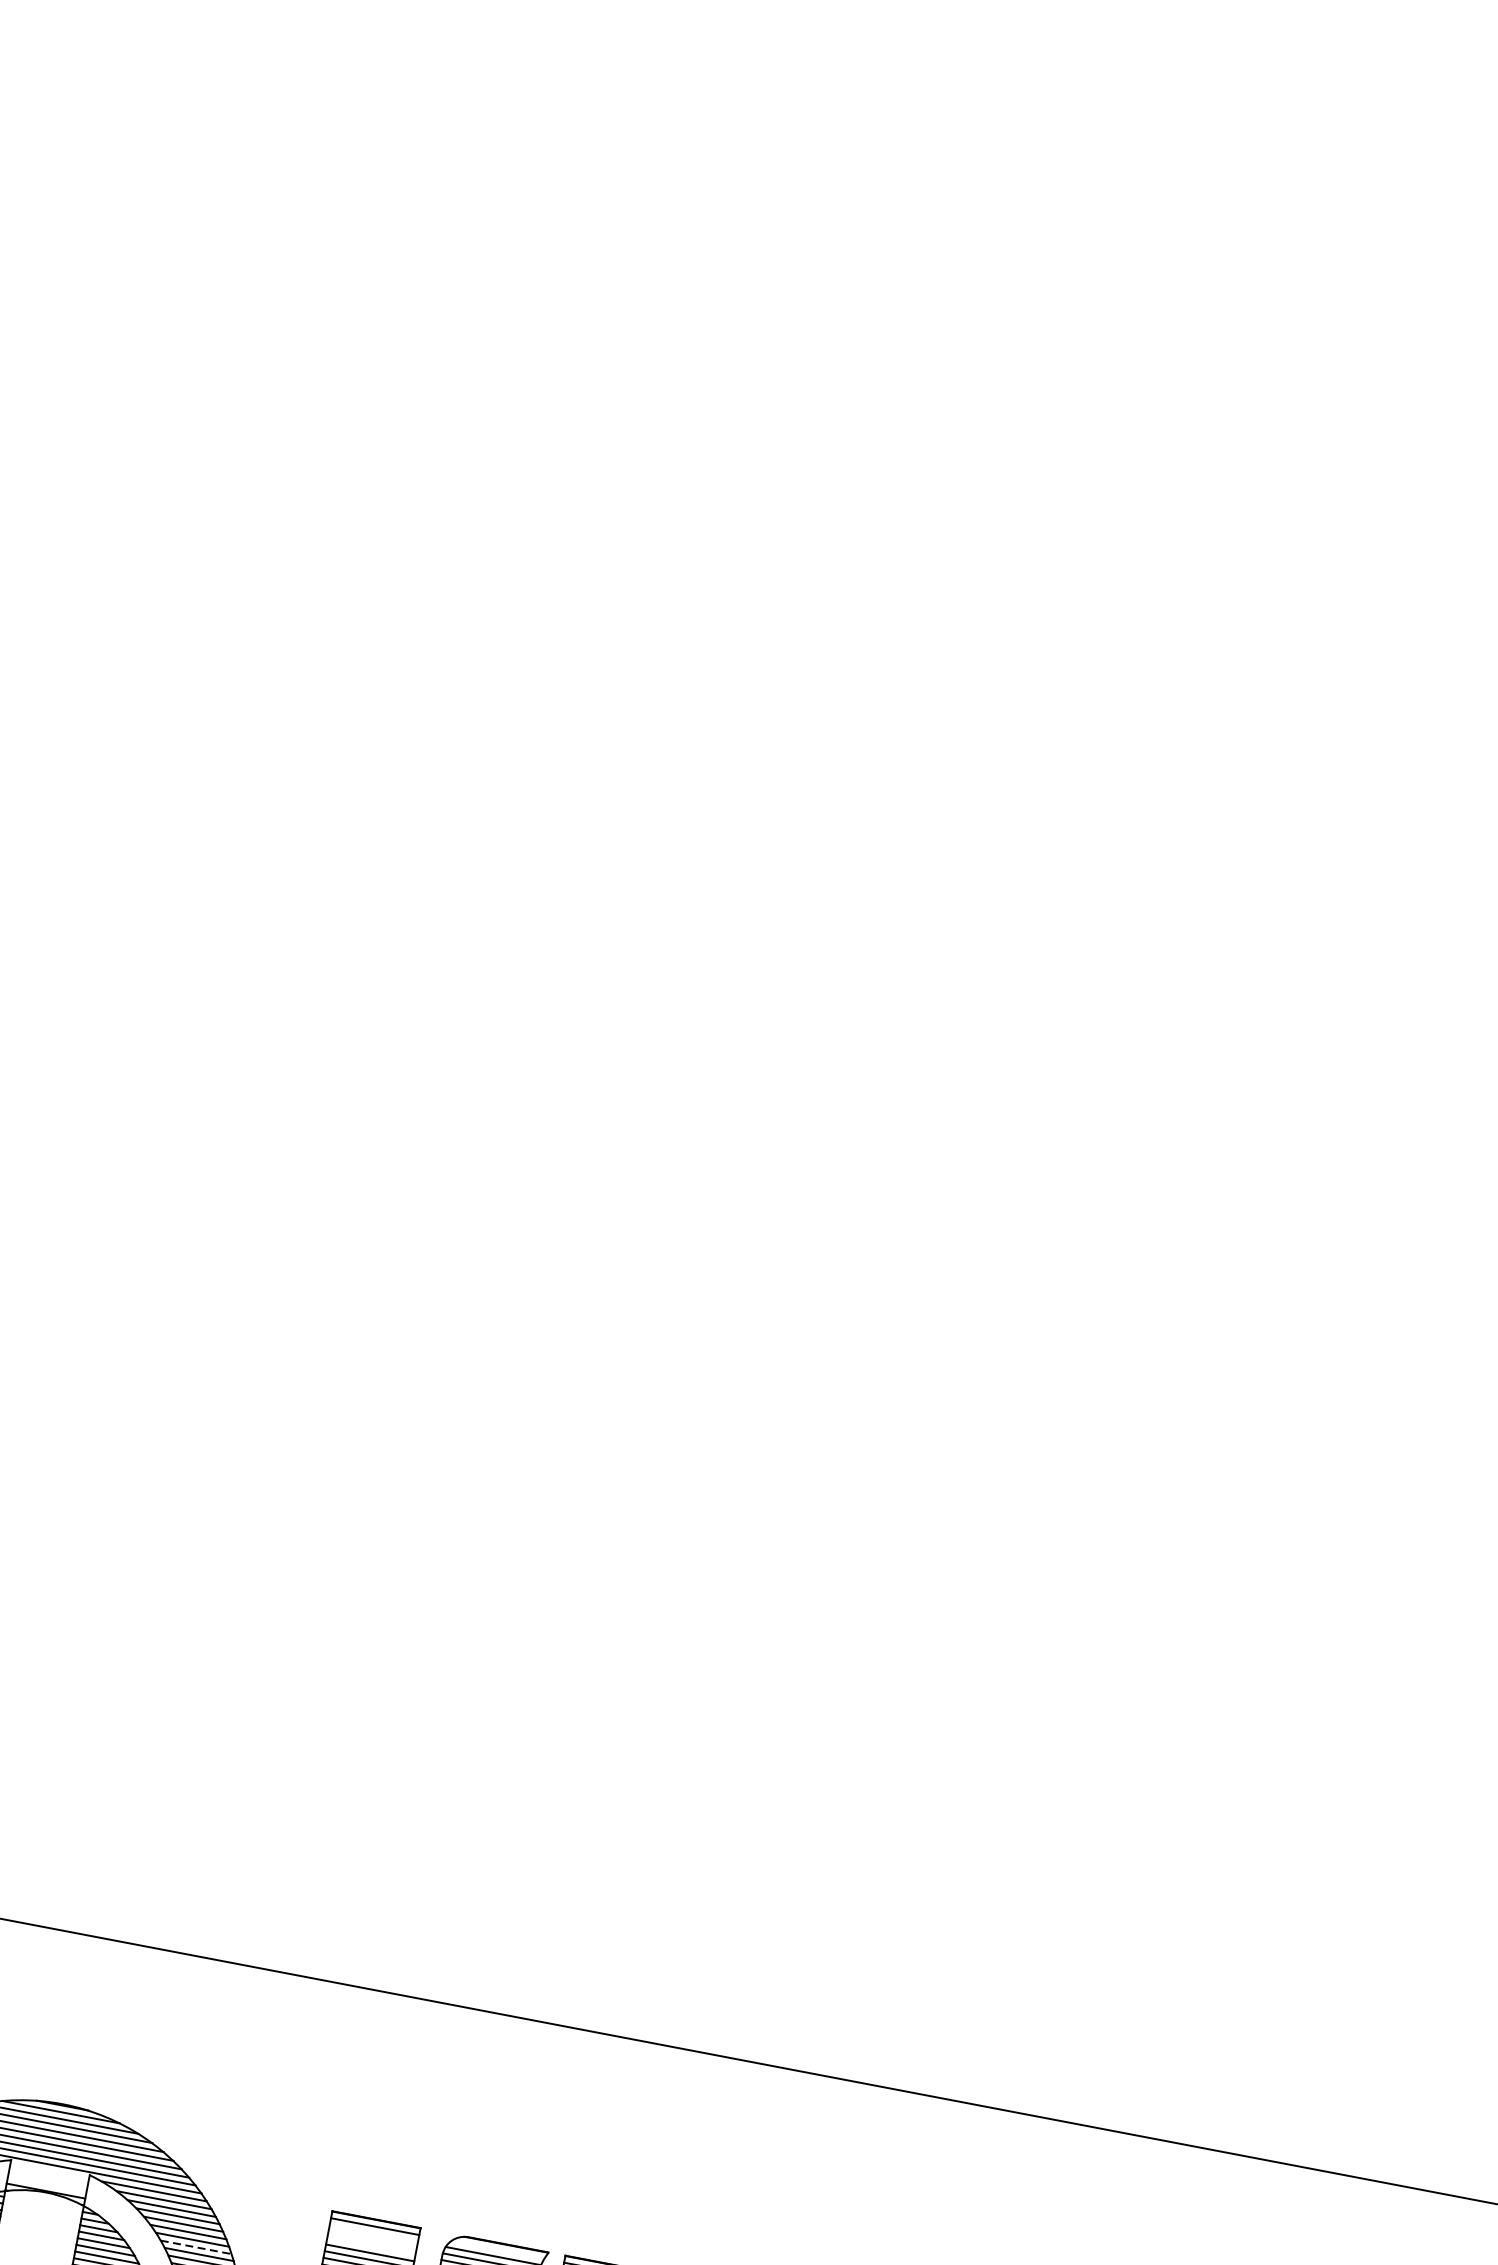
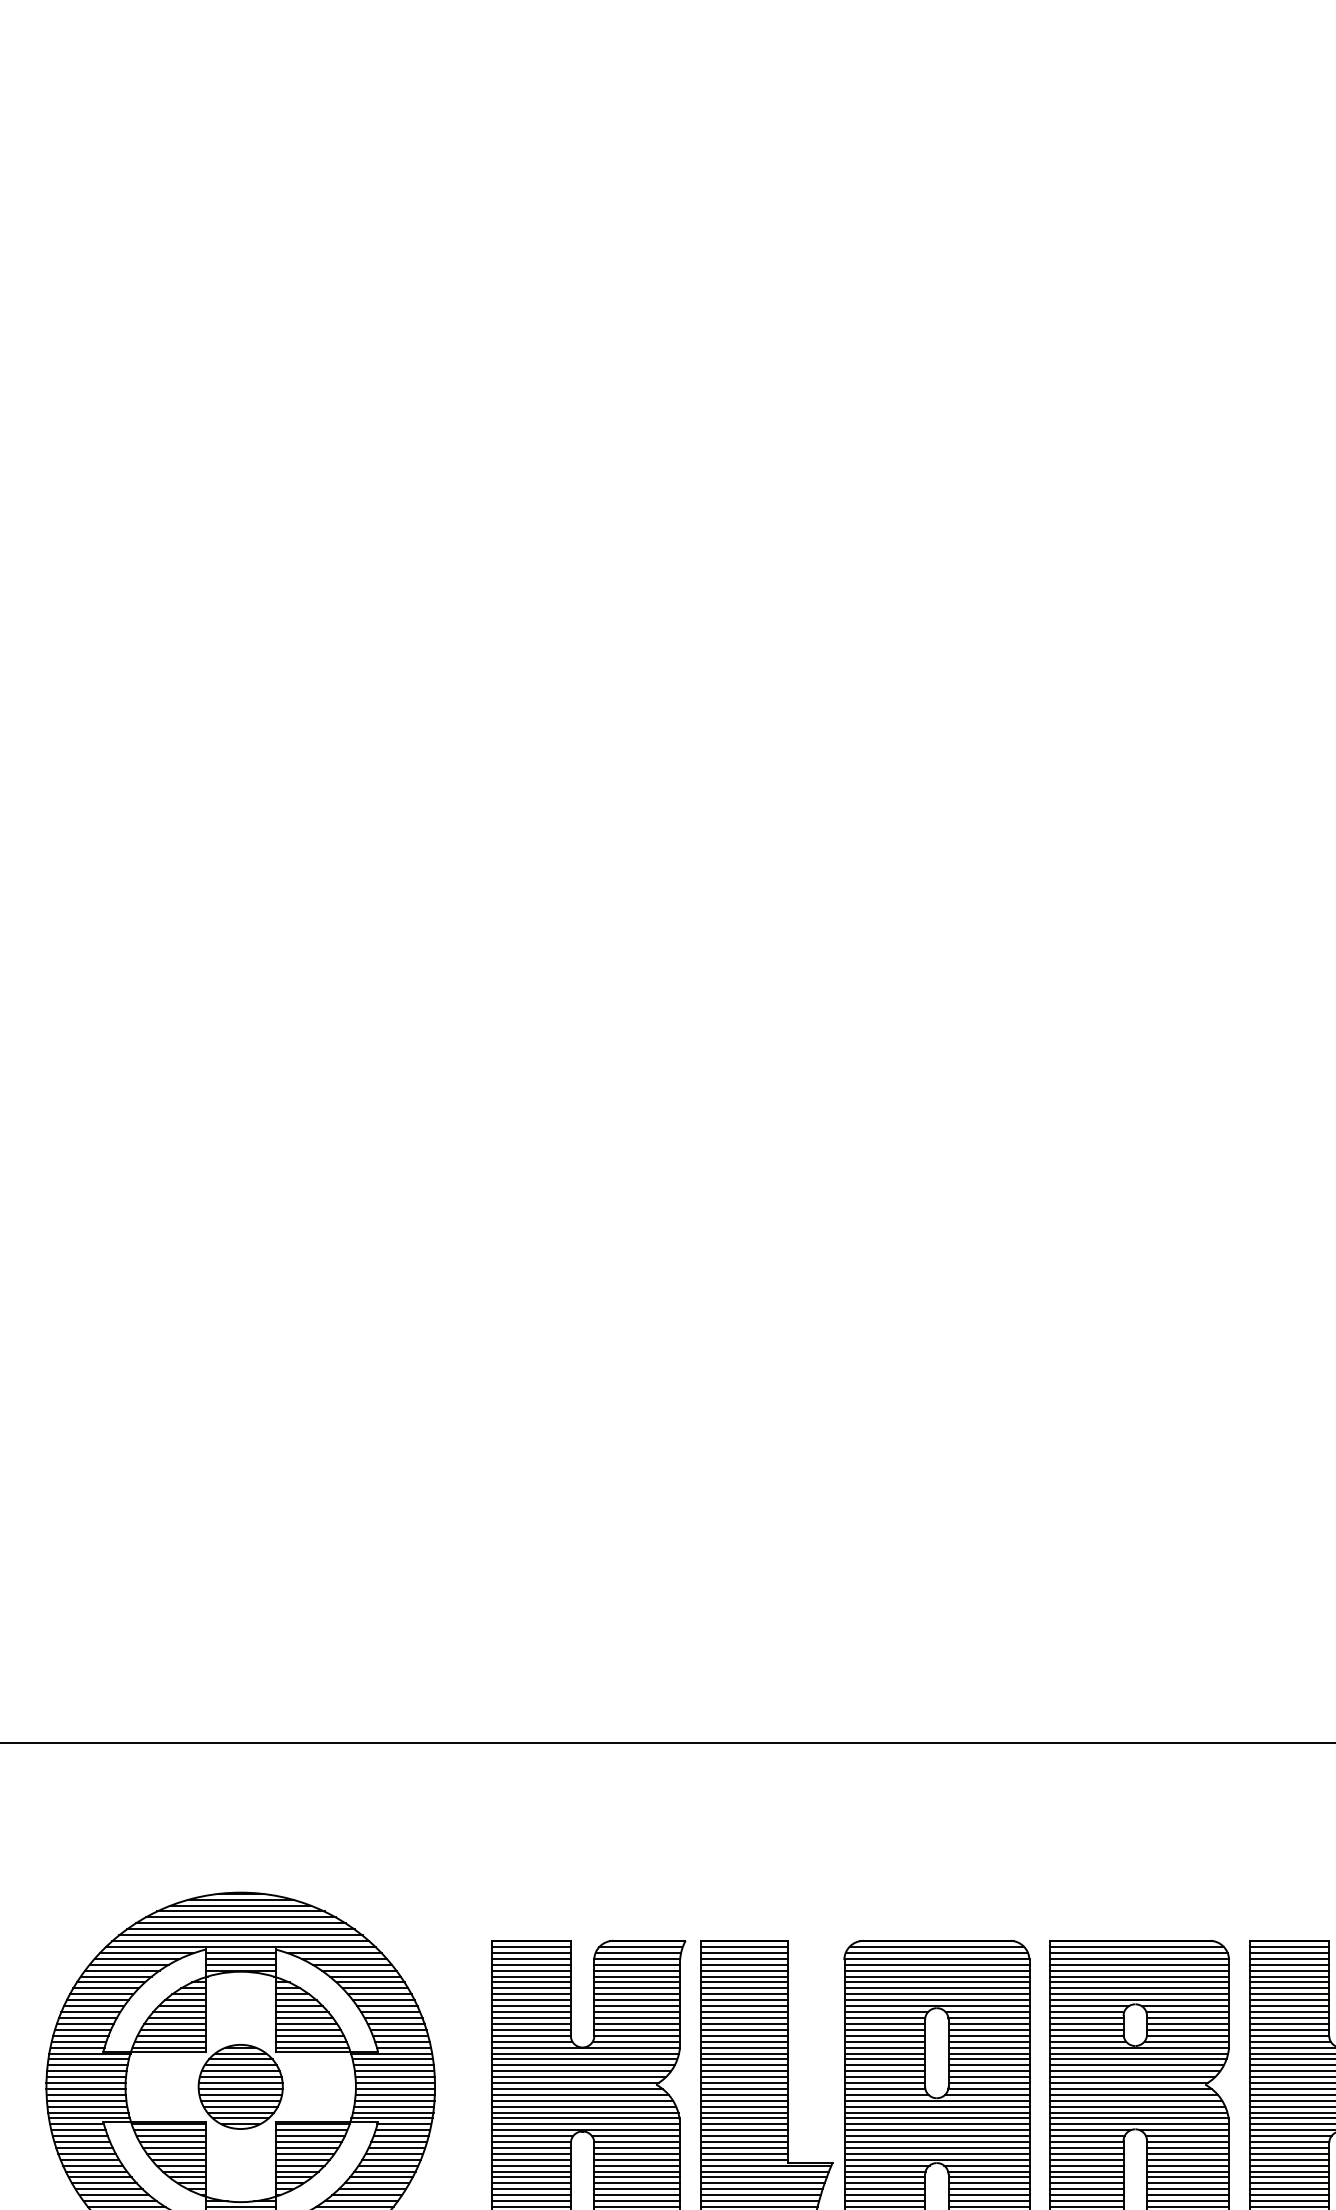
line: (49, 2170) -> (240, 1952), added
line: (48, 2177) -> (240, 1958), added
line: (47, 2184) -> (240, 1964), added
line: (373, 2232) -> (530, 1952), added
line: (371, 2239) -> (530, 1958), added
line: (370, 2246) -> (530, 1964), added
line: (195, 2247) -> (379, 1994), dashed -> solid
line: (497, 2249) -> (640, 1946), added

